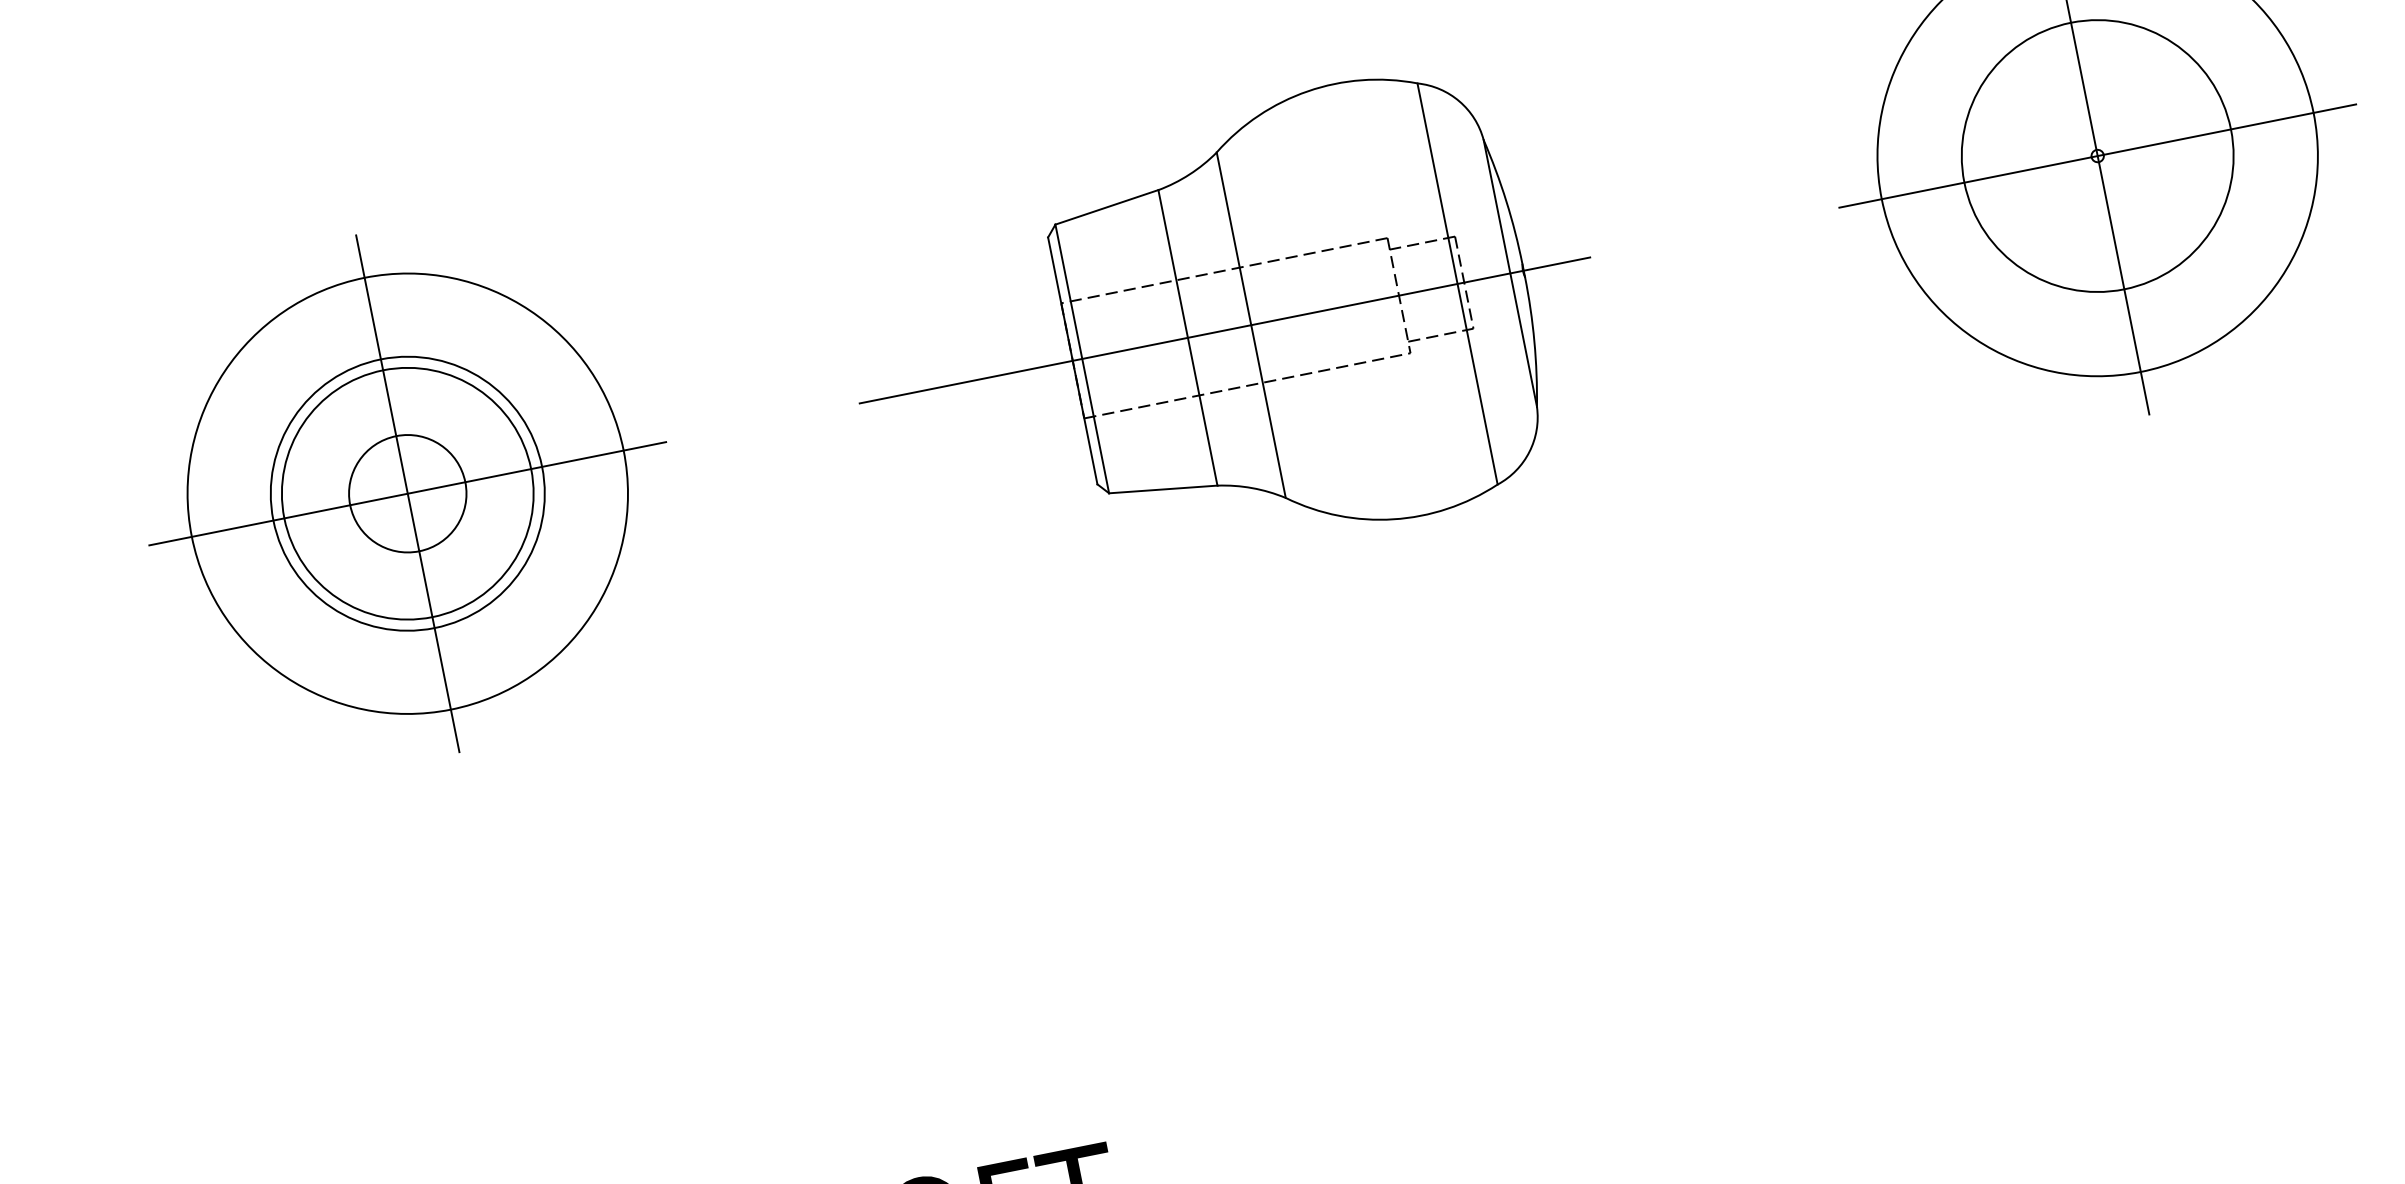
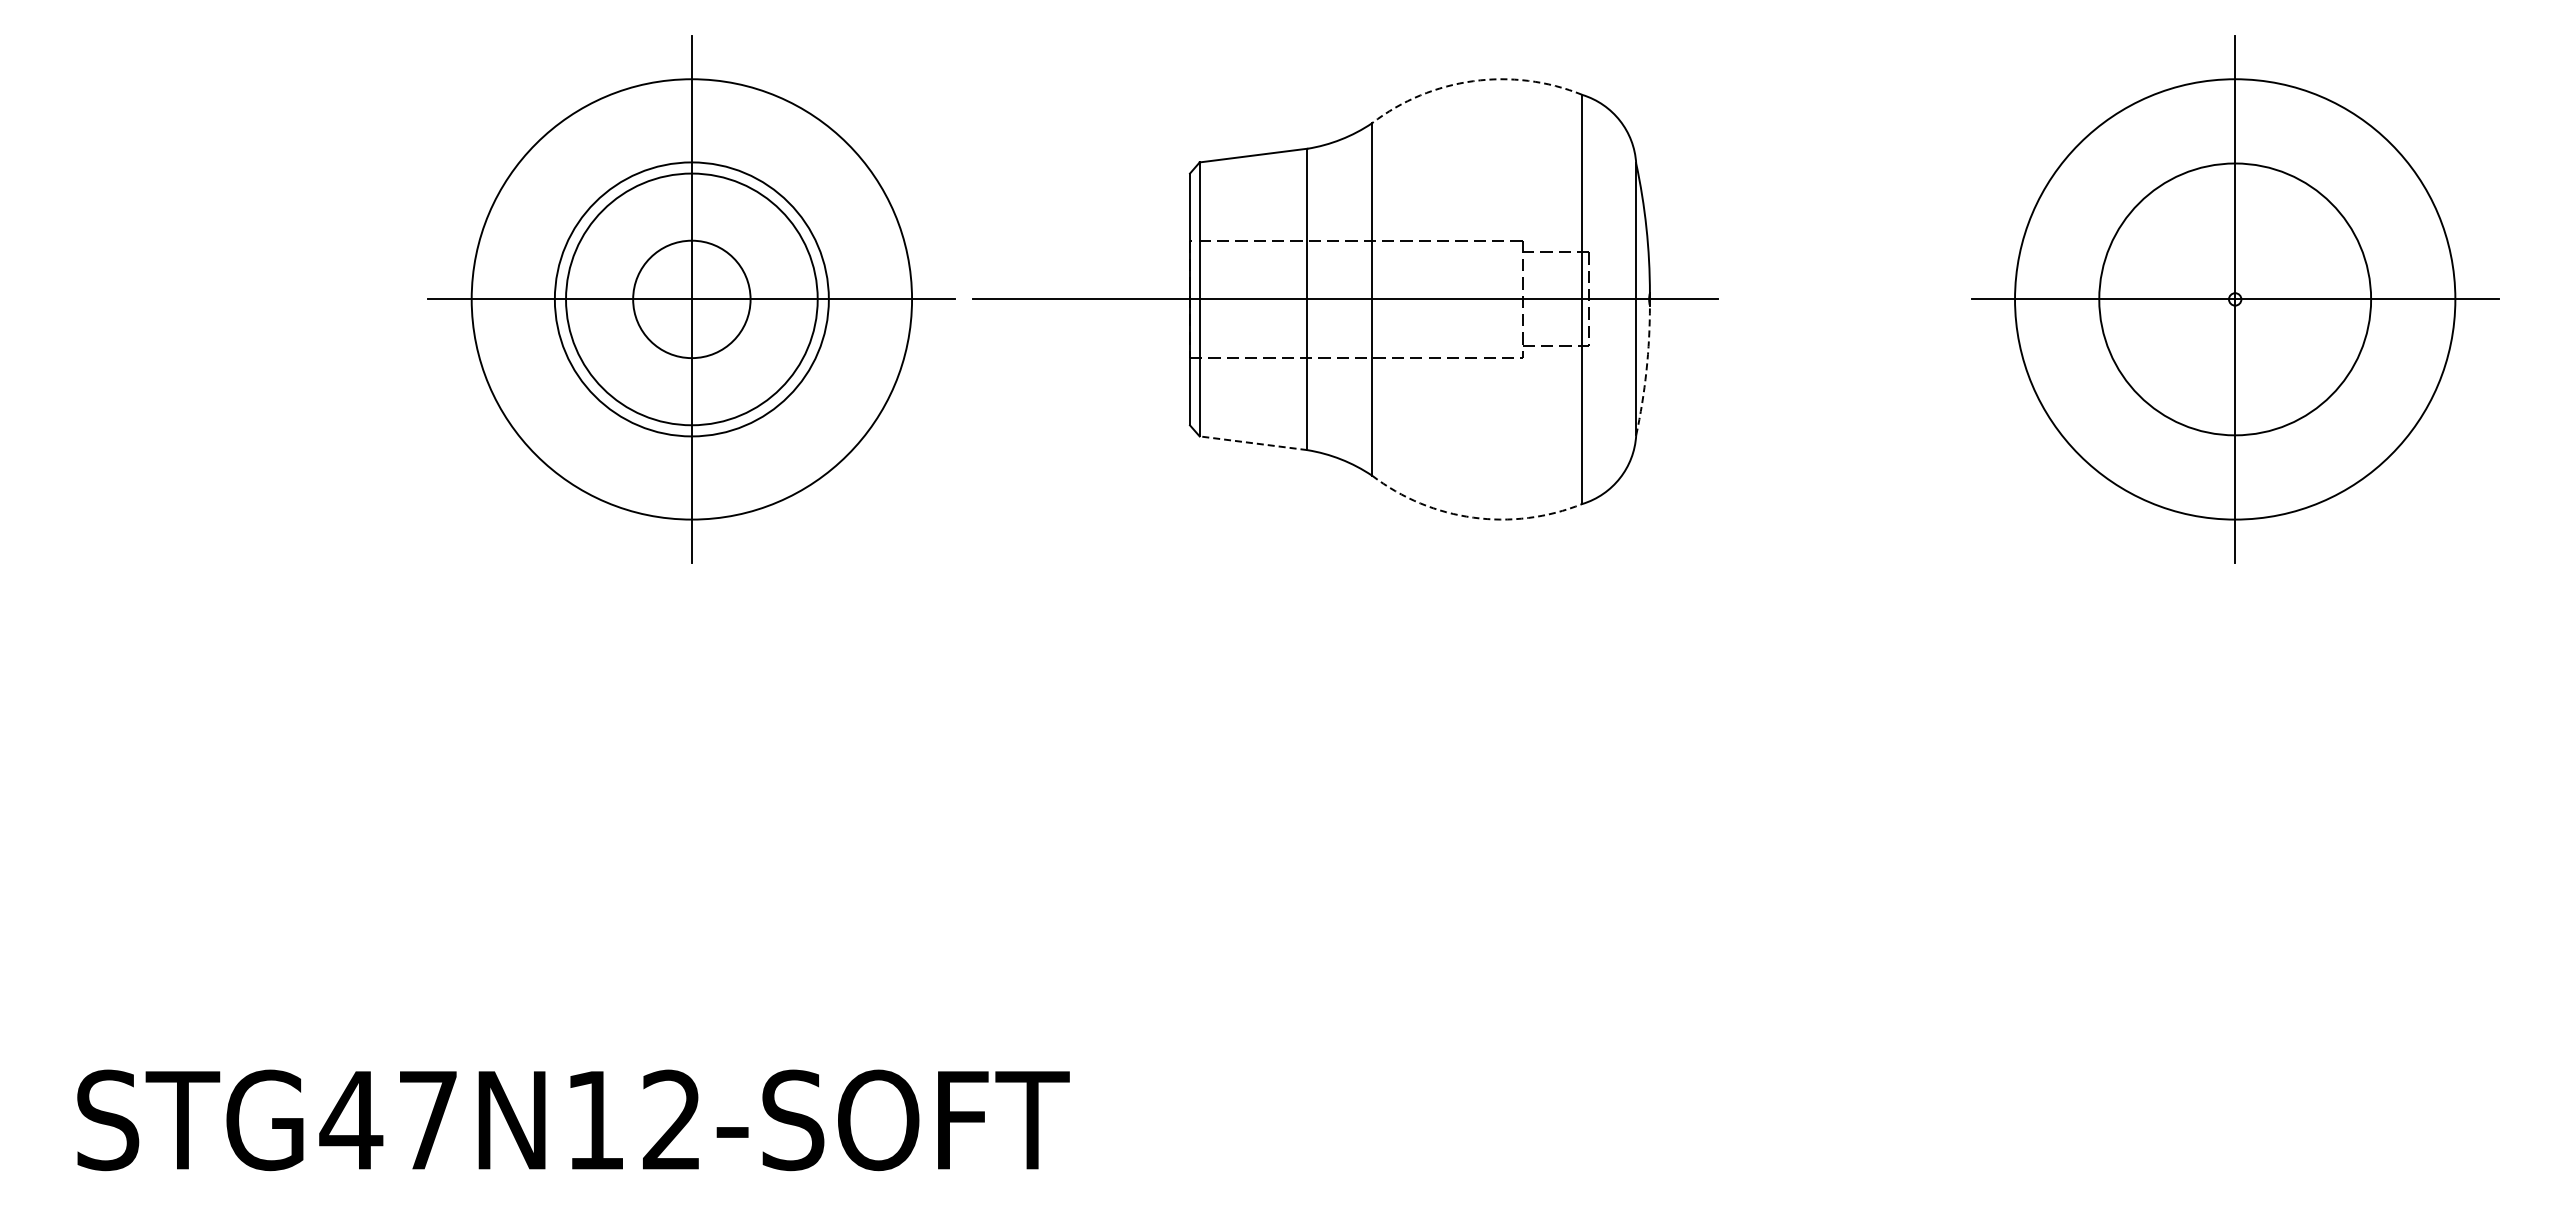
arc: (1308, 91) -> (1473, 81), solid -> dashed
arc: (1534, 341) -> (1646, 370), solid -> dashed
line: (1163, 489) -> (1253, 443), solid -> dashed
part: (407, 493) -> (691, 299), moved
arc: (1393, 519) -> (1473, 517), solid -> dashed

